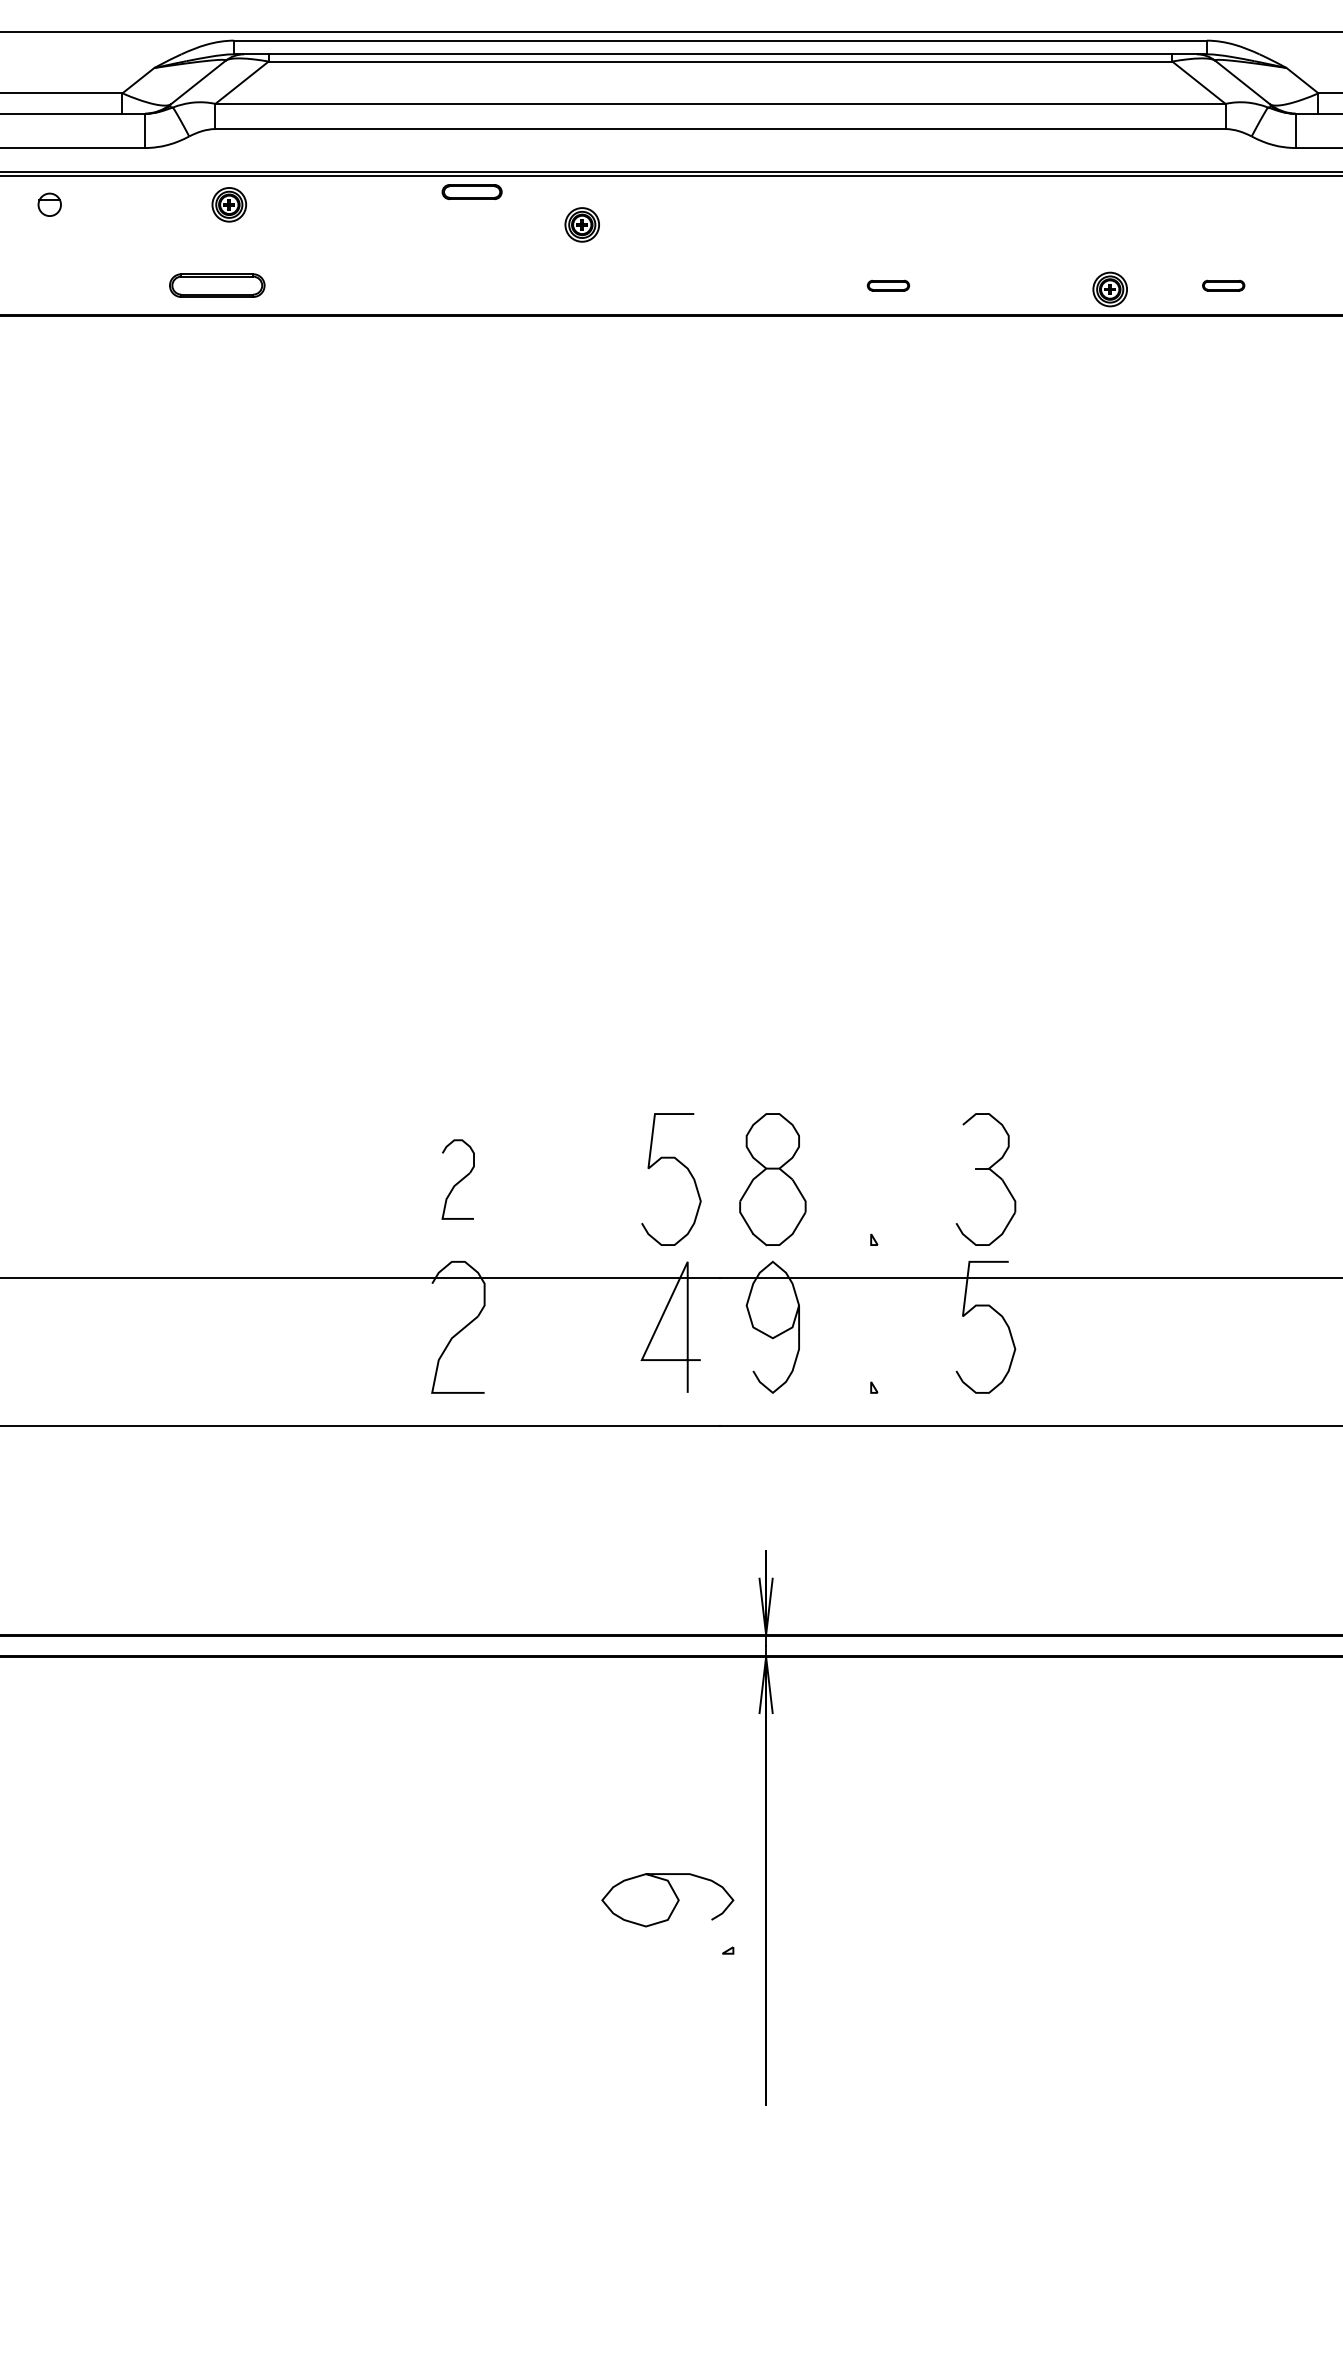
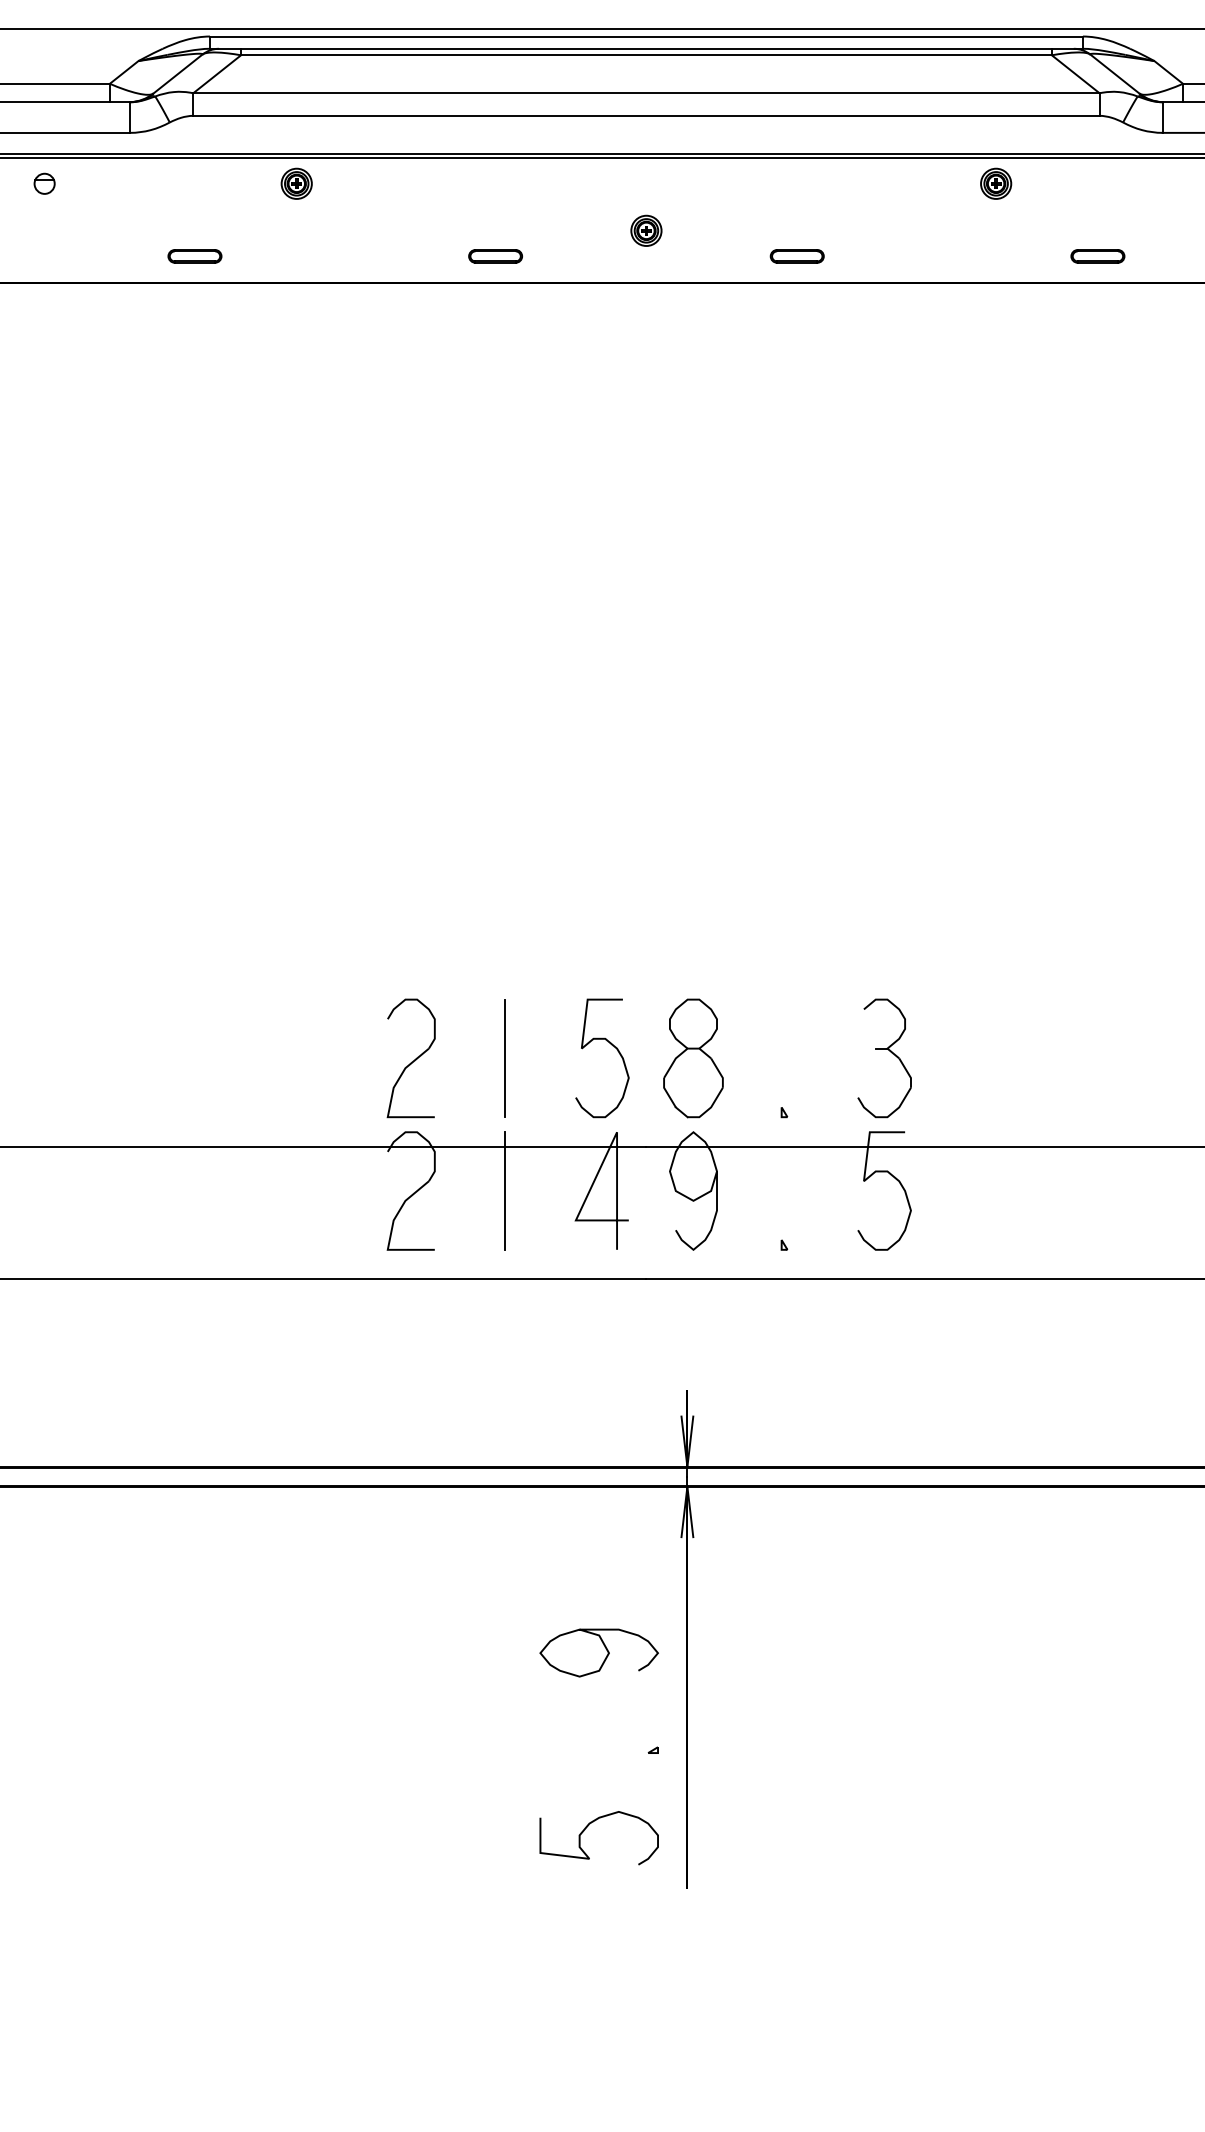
part: (472, 192) -> (495, 256), moved
part: (229, 204) -> (296, 183), moved
part: (582, 224) -> (646, 230), moved
part: (216, 285) -> (194, 256), size x0.62
part: (887, 285) -> (796, 256), size x1.43
part: (1223, 285) -> (1097, 256), size x1.43
part: (1110, 289) -> (996, 183), moved
part: (457, 1179) -> (410, 1058), size x1.67
line: (563, 1179) -> (505, 1058), added
line: (563, 1326) -> (505, 1190), added
curve: (673, 1894) -> (604, 1647), moved
curve: (654, 2036) -> (587, 1827), added

